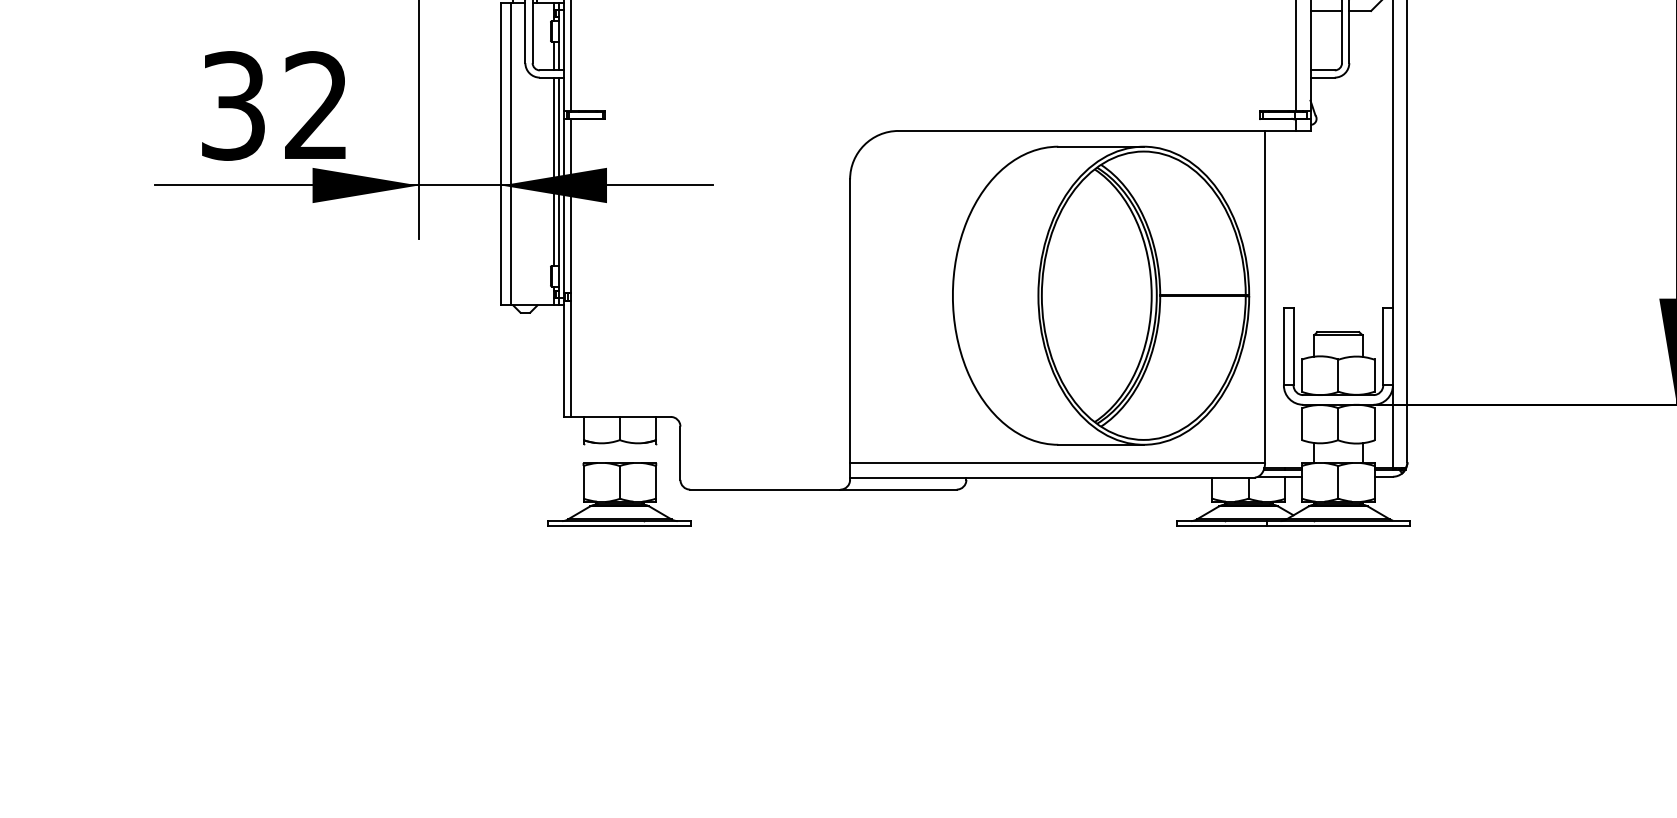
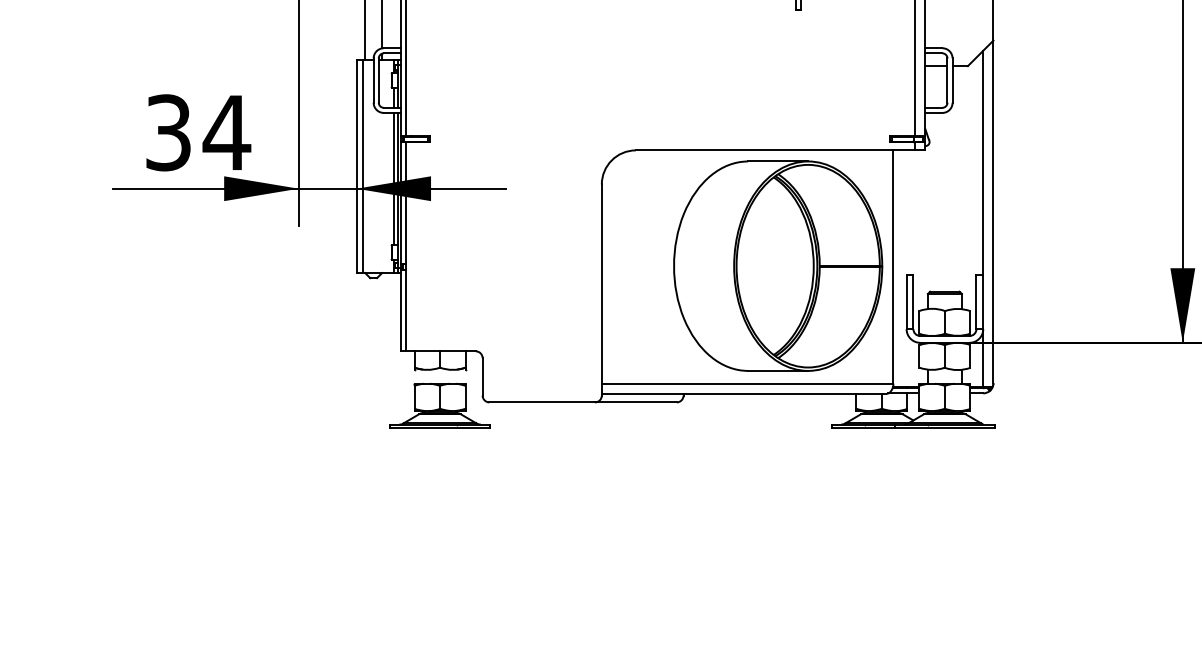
text: (315, 104) -> (226, 131), 32 -> 34

